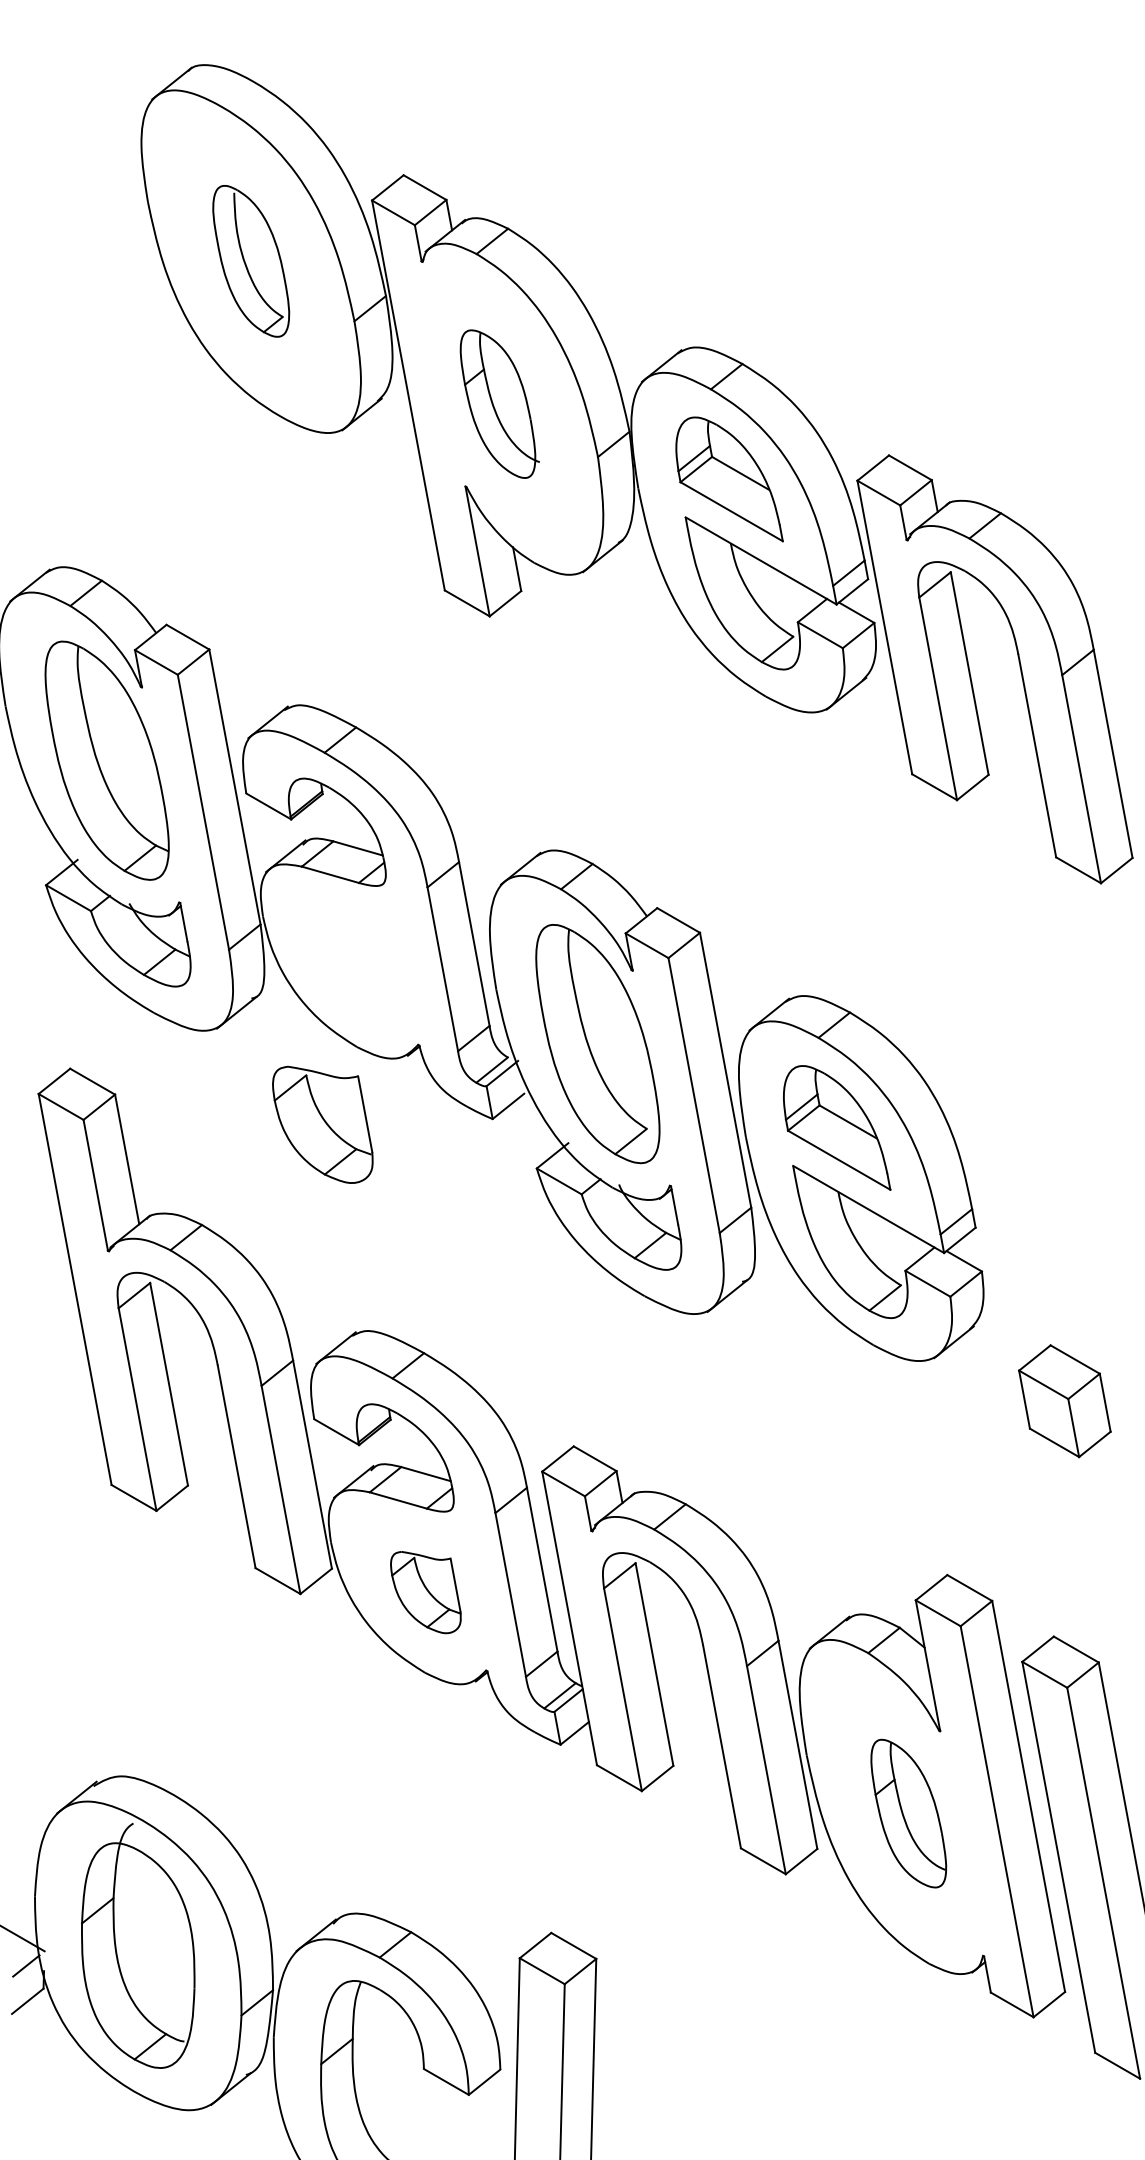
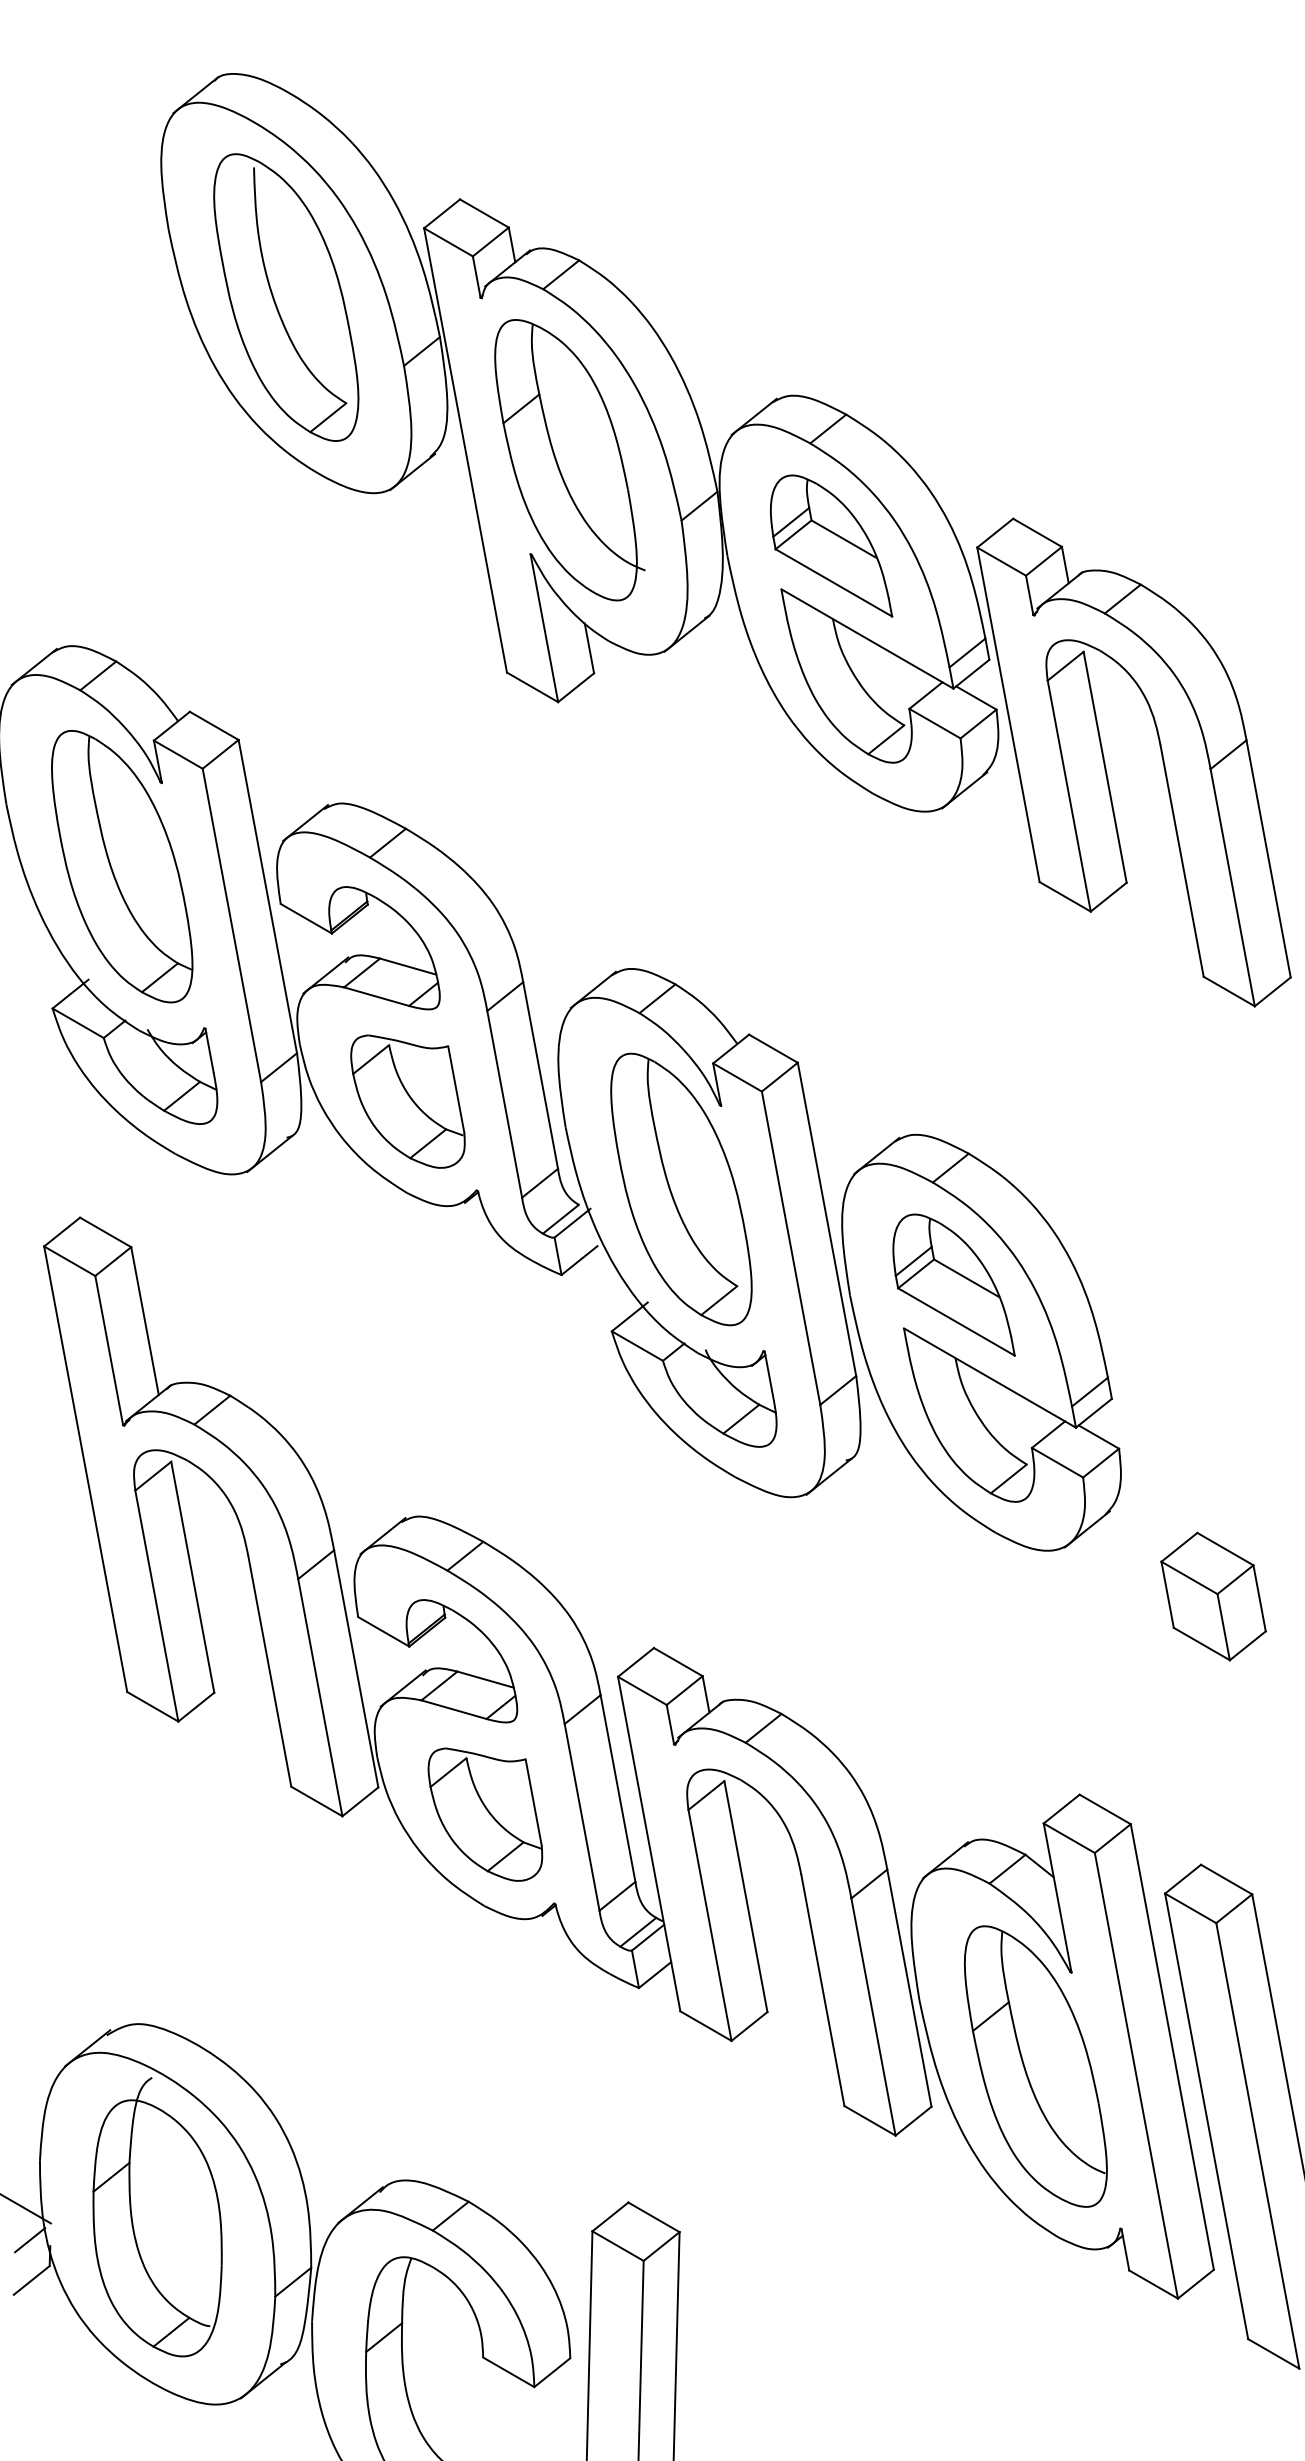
part: (251, 261) -> (286, 297), size x1.67
part: (499, 404) -> (569, 460), size x1.67
part: (322, 1124) -> (407, 1101), moved
part: (425, 1592) -> (485, 1814), size x1.43
part: (908, 1813) -> (1035, 2066), size x1.67

